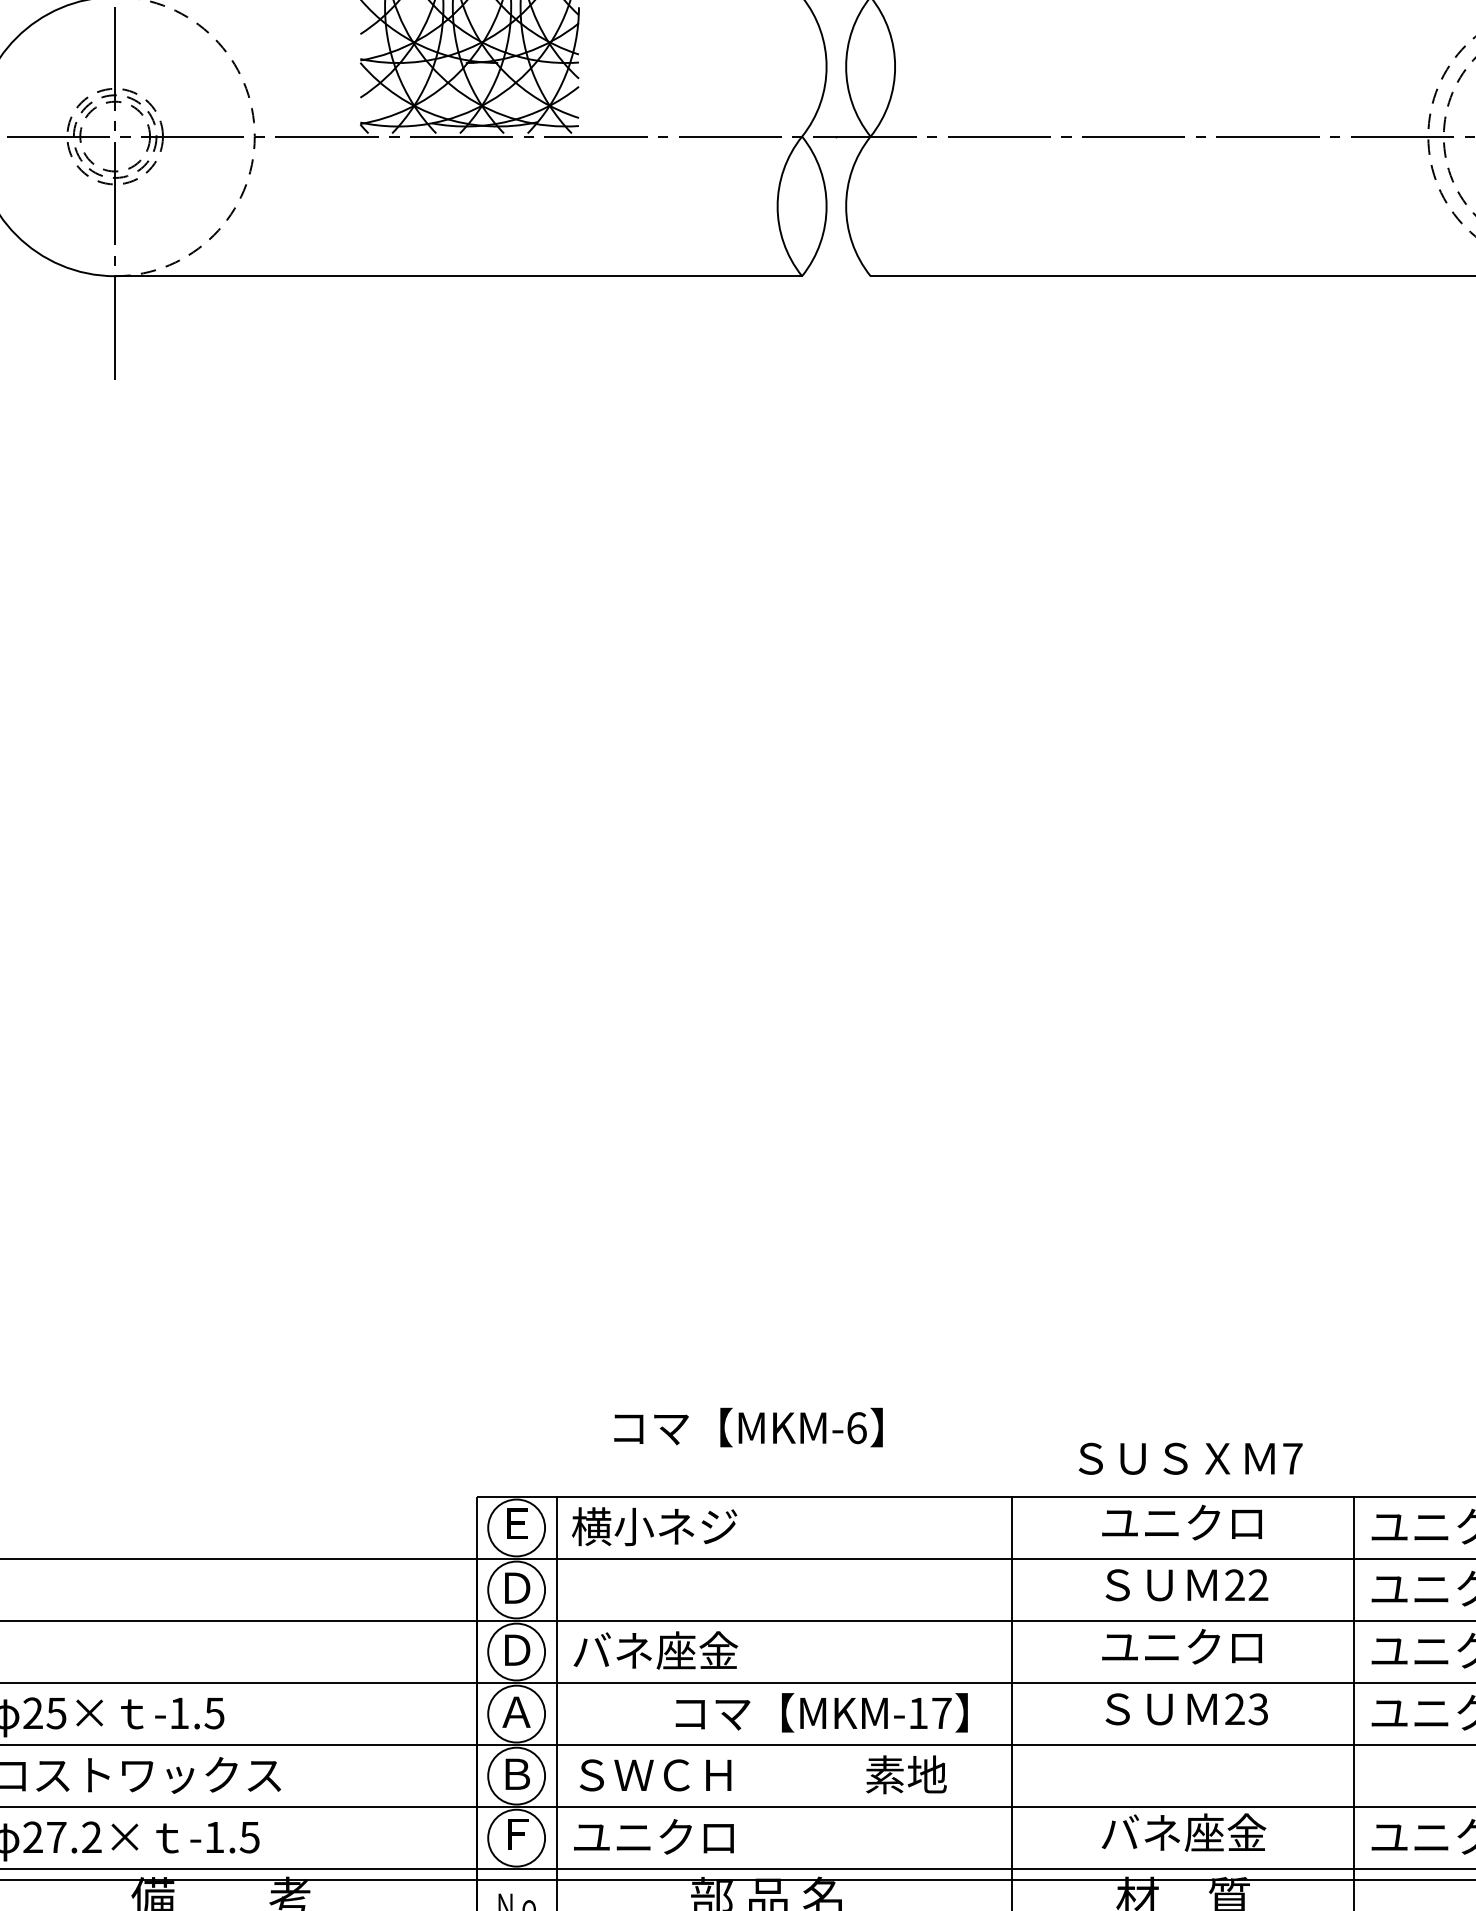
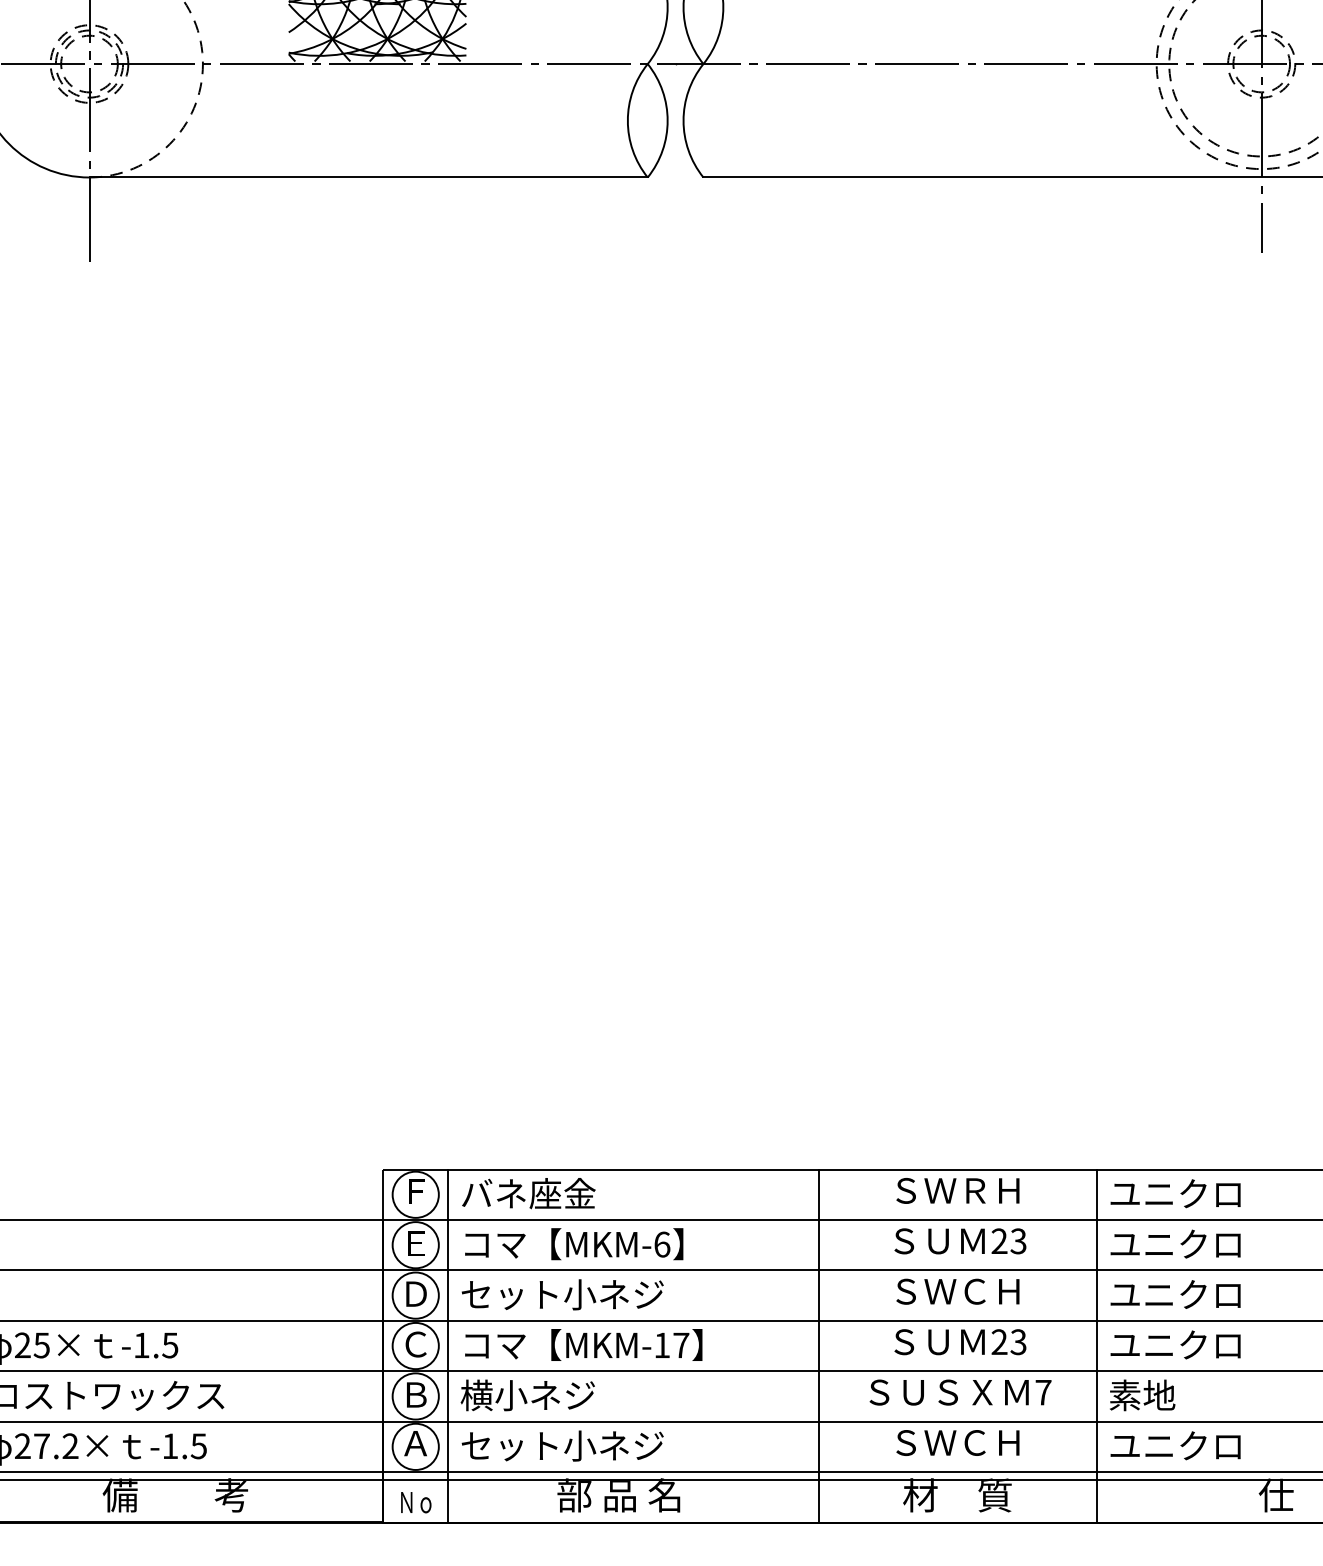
text: (748, 1427) -> (574, 1244), moved
text: (1190, 1458) -> (960, 1392), moved
text: (1182, 1522) -> (956, 1190), ユニクロ -> ＳＷＲＨ
text: (517, 1523) -> (416, 1191), Ｅ -> Ｆ
text: (654, 1526) -> (527, 1193), 横小ネジ -> バネ座金
text: (1258, 1585) -> (1018, 1241), 22 -> 23
text: (517, 1587) -> (416, 1243), Ｄ -> Ｅ
text: (1182, 1645) -> (956, 1290), ユニクロ -> ＳＷＣＨ
text: (697, 1650) -> (562, 1294), バネ座金 -> セット小ネジ
text: (516, 1712) -> (415, 1344), Ａ -> Ｃ
text: (821, 1712) -> (583, 1344), moved
text: (654, 1774) -> (527, 1395), ＳＷＣＨ -> 横小ネジ
text: (906, 1774) -> (1142, 1395), moved
text: (1183, 1831) -> (957, 1441), バネ座金 -> ＳＷＣＨ
text: (516, 1834) -> (415, 1443), Ｆ -> Ａ
text: (697, 1836) -> (562, 1445), ユニクロ -> セット小ネジ

